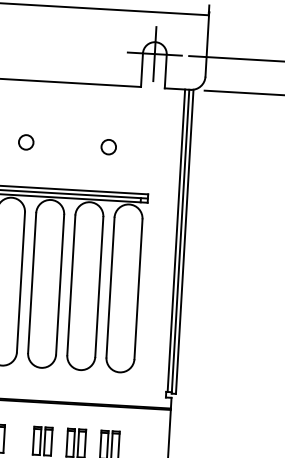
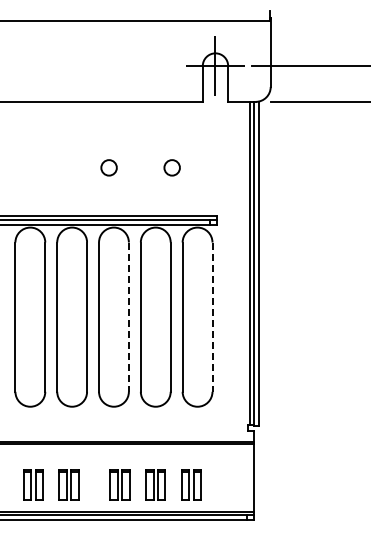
circle: (25, 142) -> (108, 167), moved
line: (59, 285) -> (128, 317), solid -> dashed
line: (138, 289) -> (212, 317), solid -> dashed

